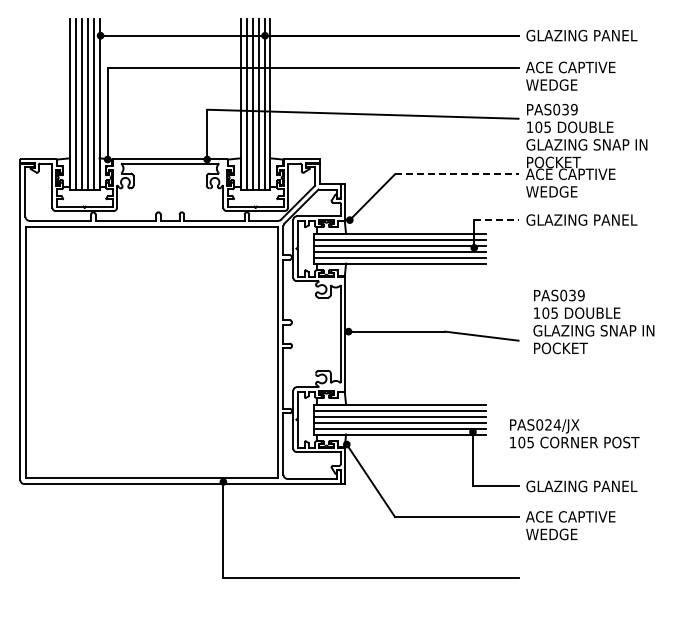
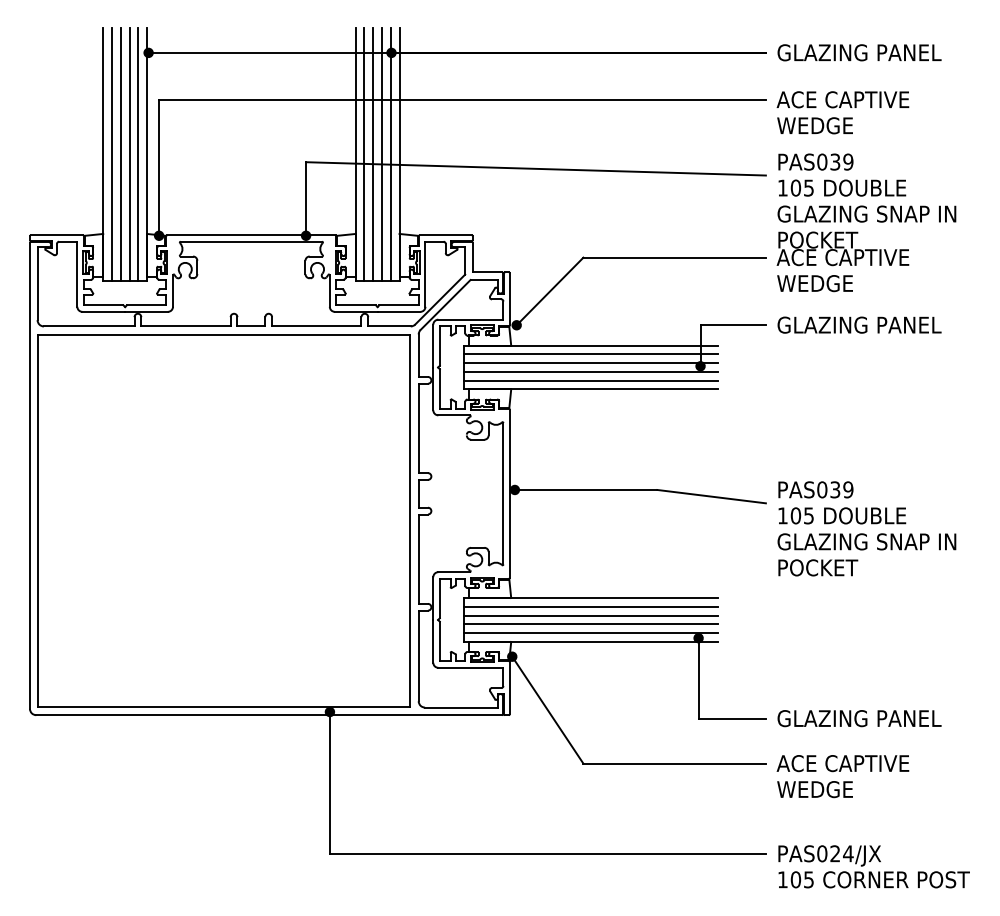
line: (456, 174) -> (674, 257), dashed -> solid
line: (496, 220) -> (733, 325), dashed -> solid
text: (593, 321) -> (866, 528), moved
text: (574, 433) -> (873, 866), moved

